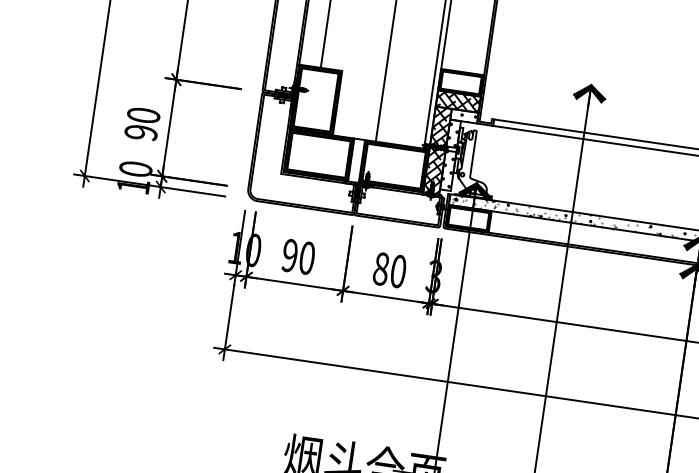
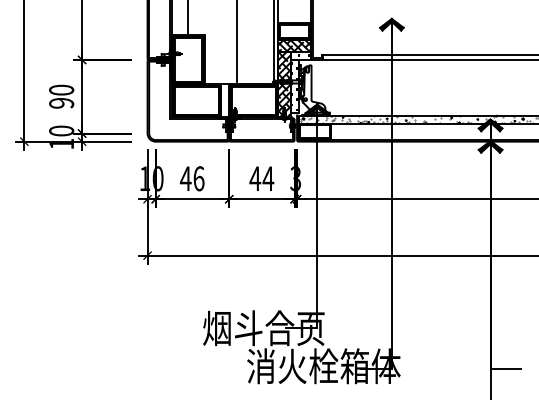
text: (297, 256) -> (191, 178), 90 -> 46
text: (389, 269) -> (261, 178), 80 -> 44

